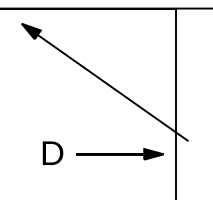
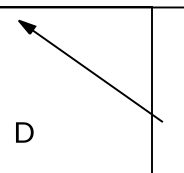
text: (52, 153) -> (24, 132), moved
part: (119, 153) -> (103, 132), removed

